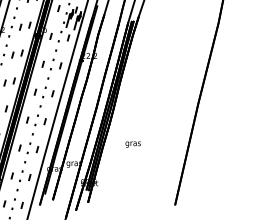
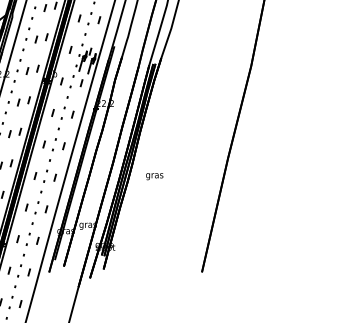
text: (133, 144) -> (154, 176), moved

